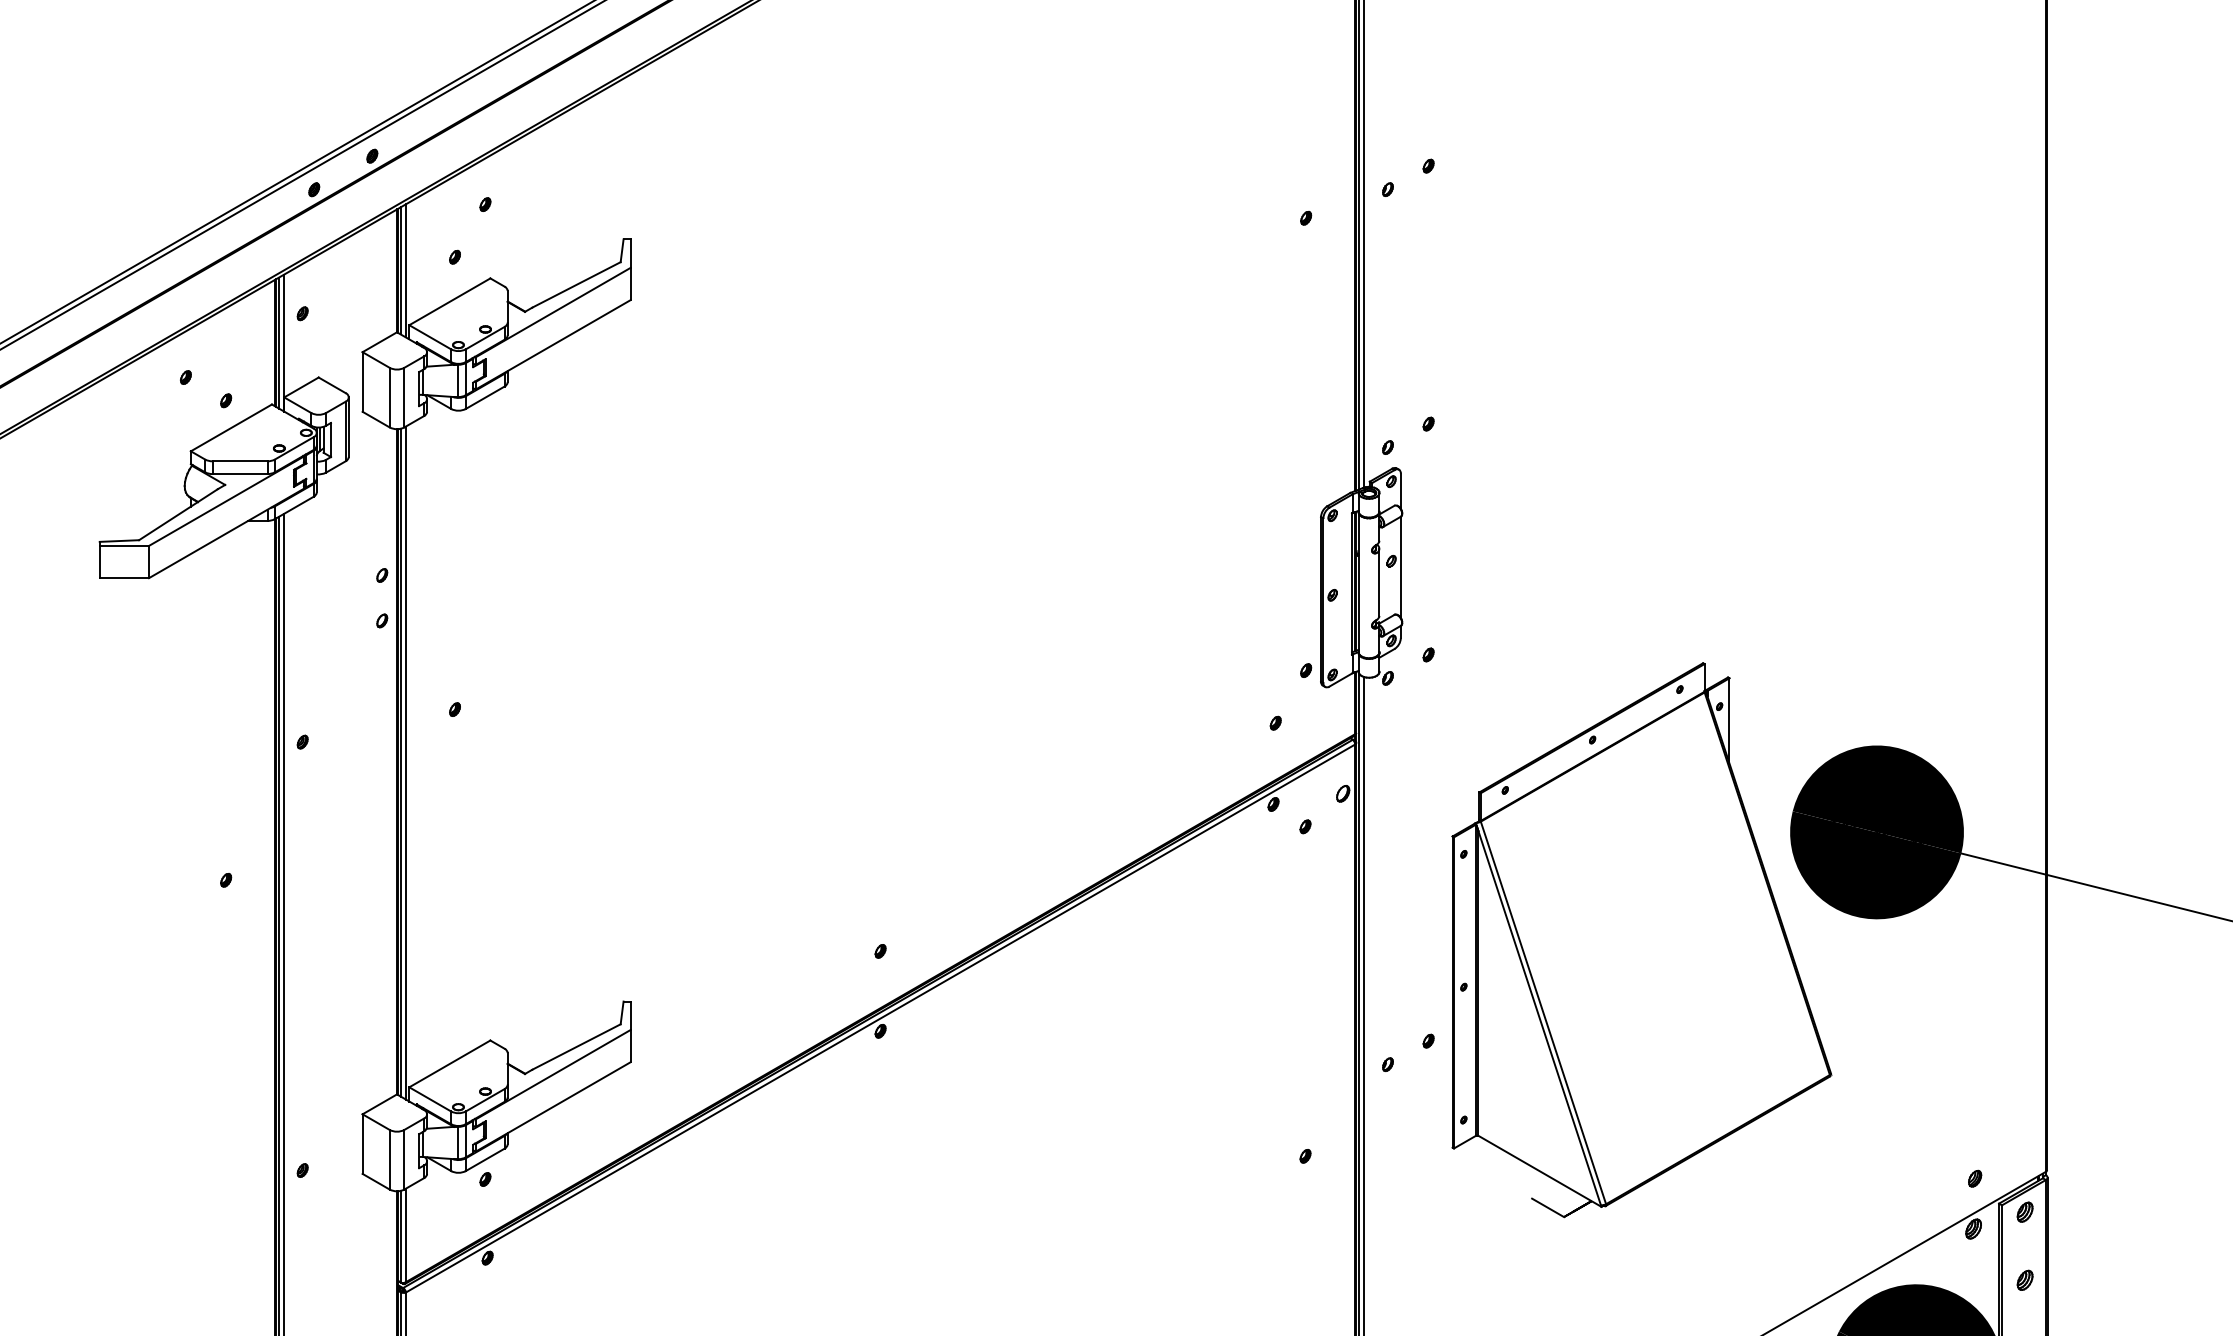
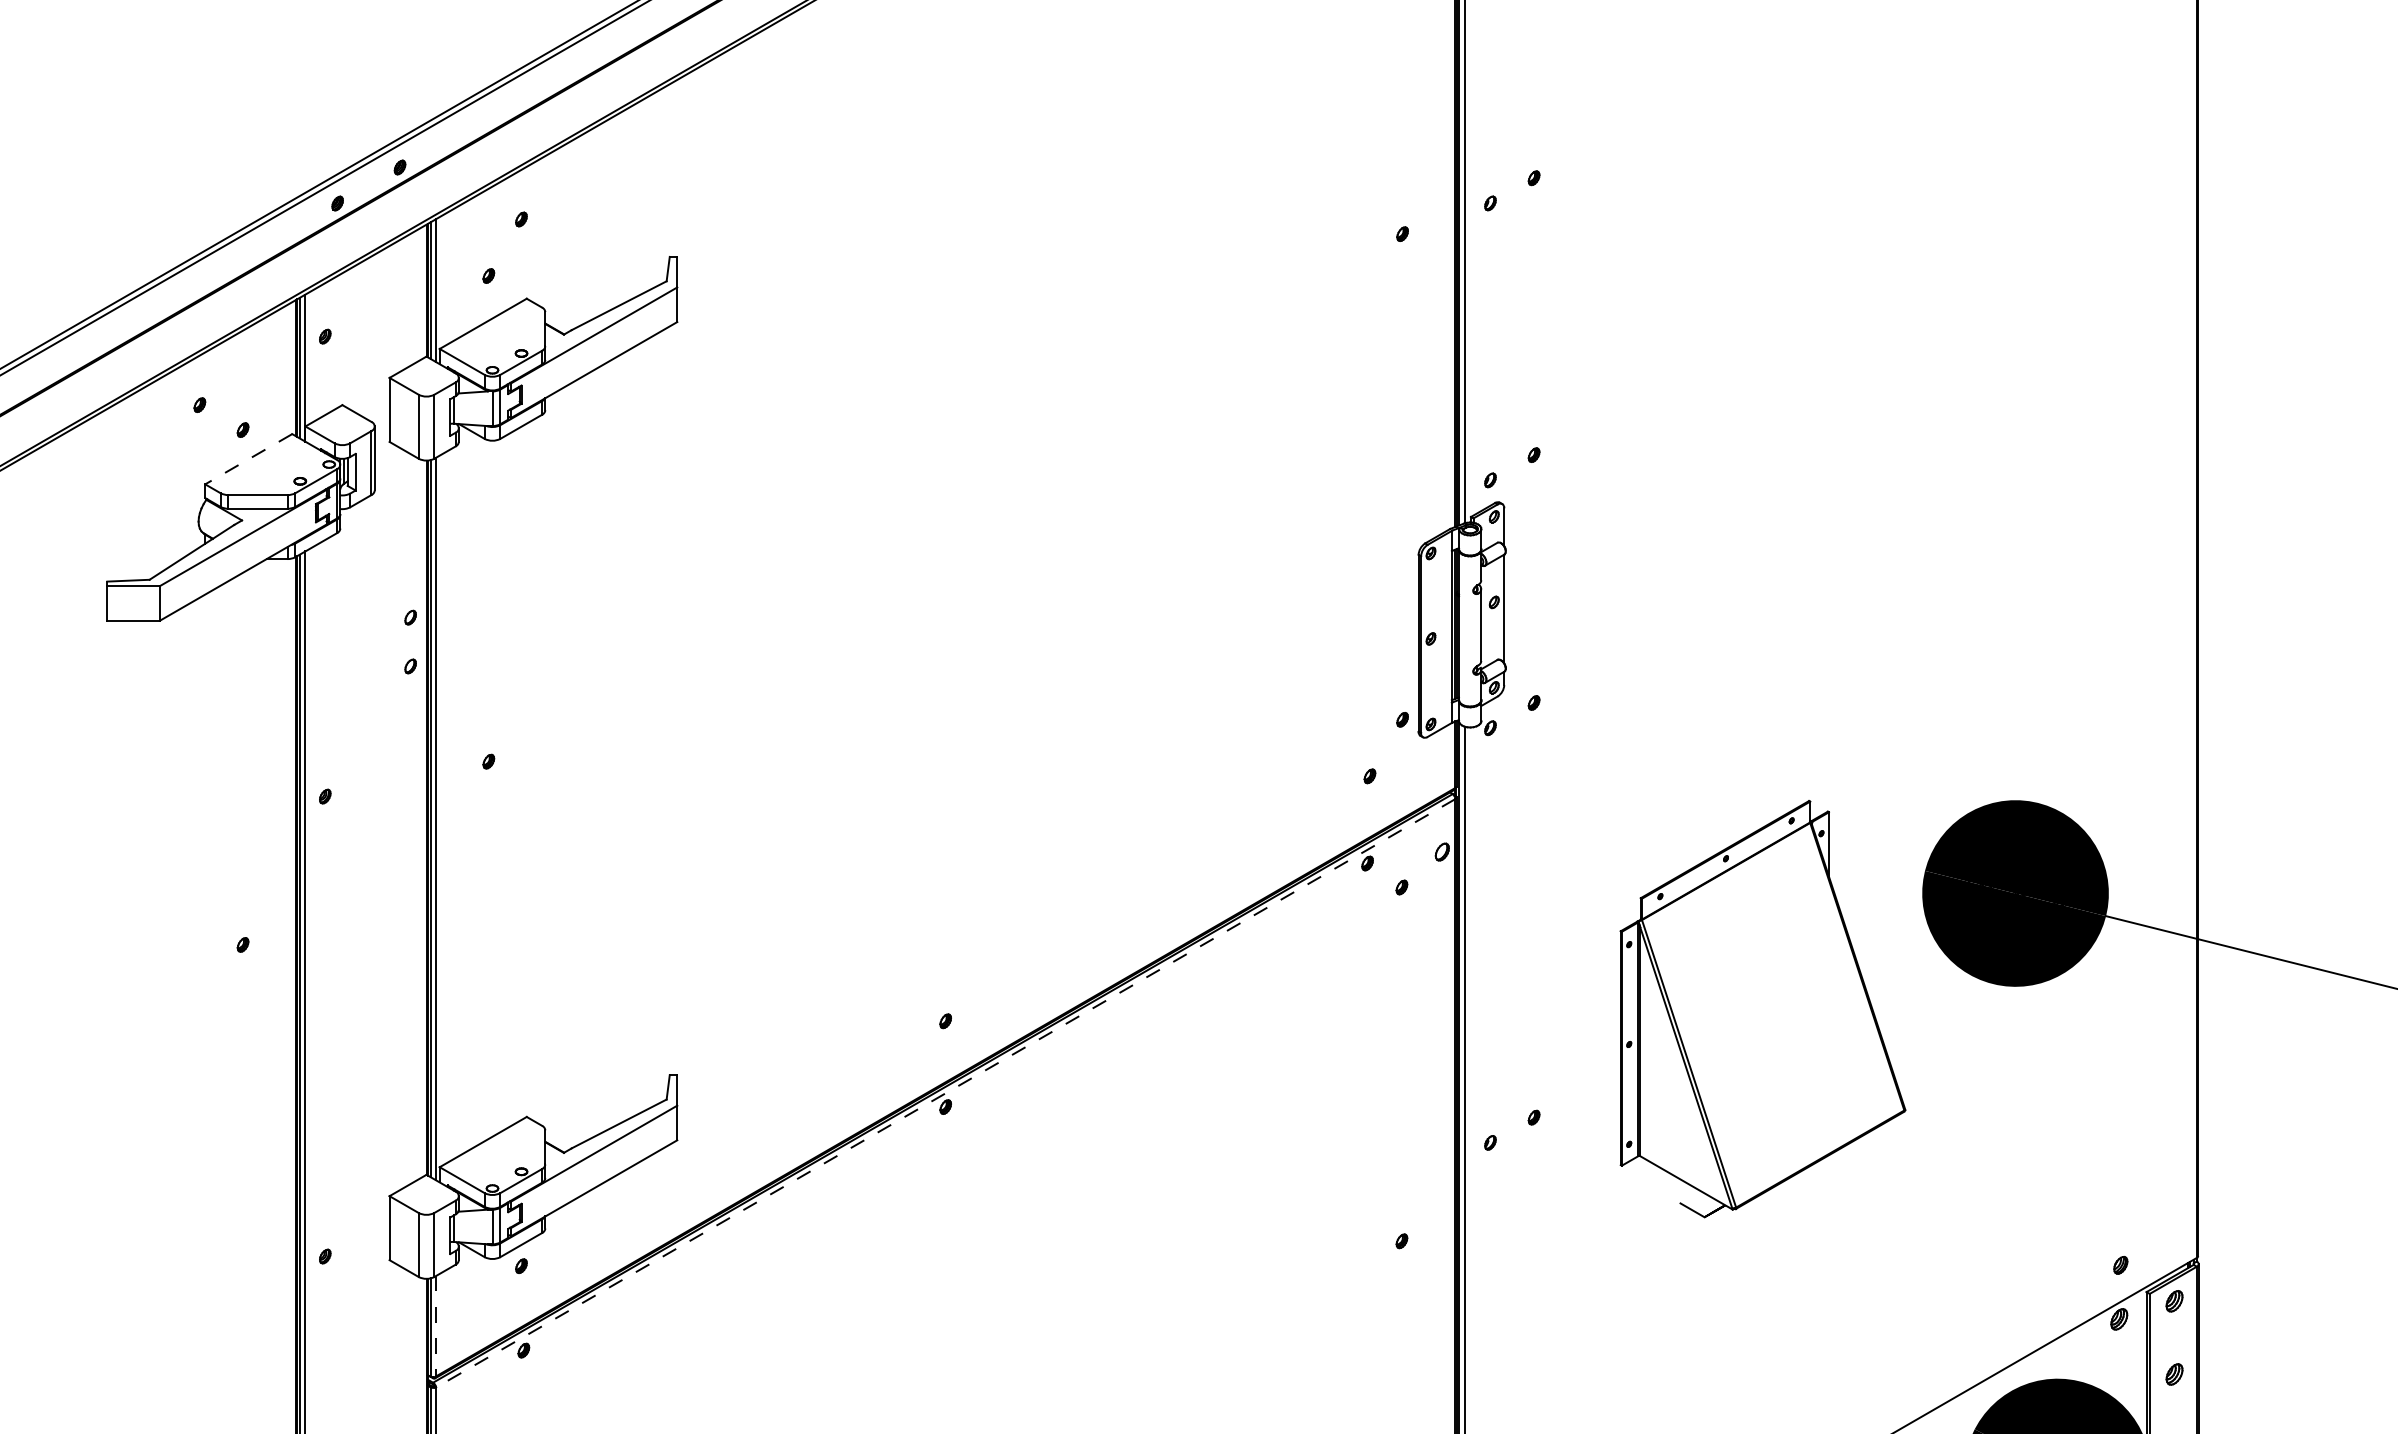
line: (231, 428) -> (248, 459), solid -> dashed
part: (1641, 939) -> (1762, 1008), size x0.7
line: (880, 1018) -> (945, 1093), solid -> dashed
line: (406, 1235) -> (436, 1326), solid -> dashed

